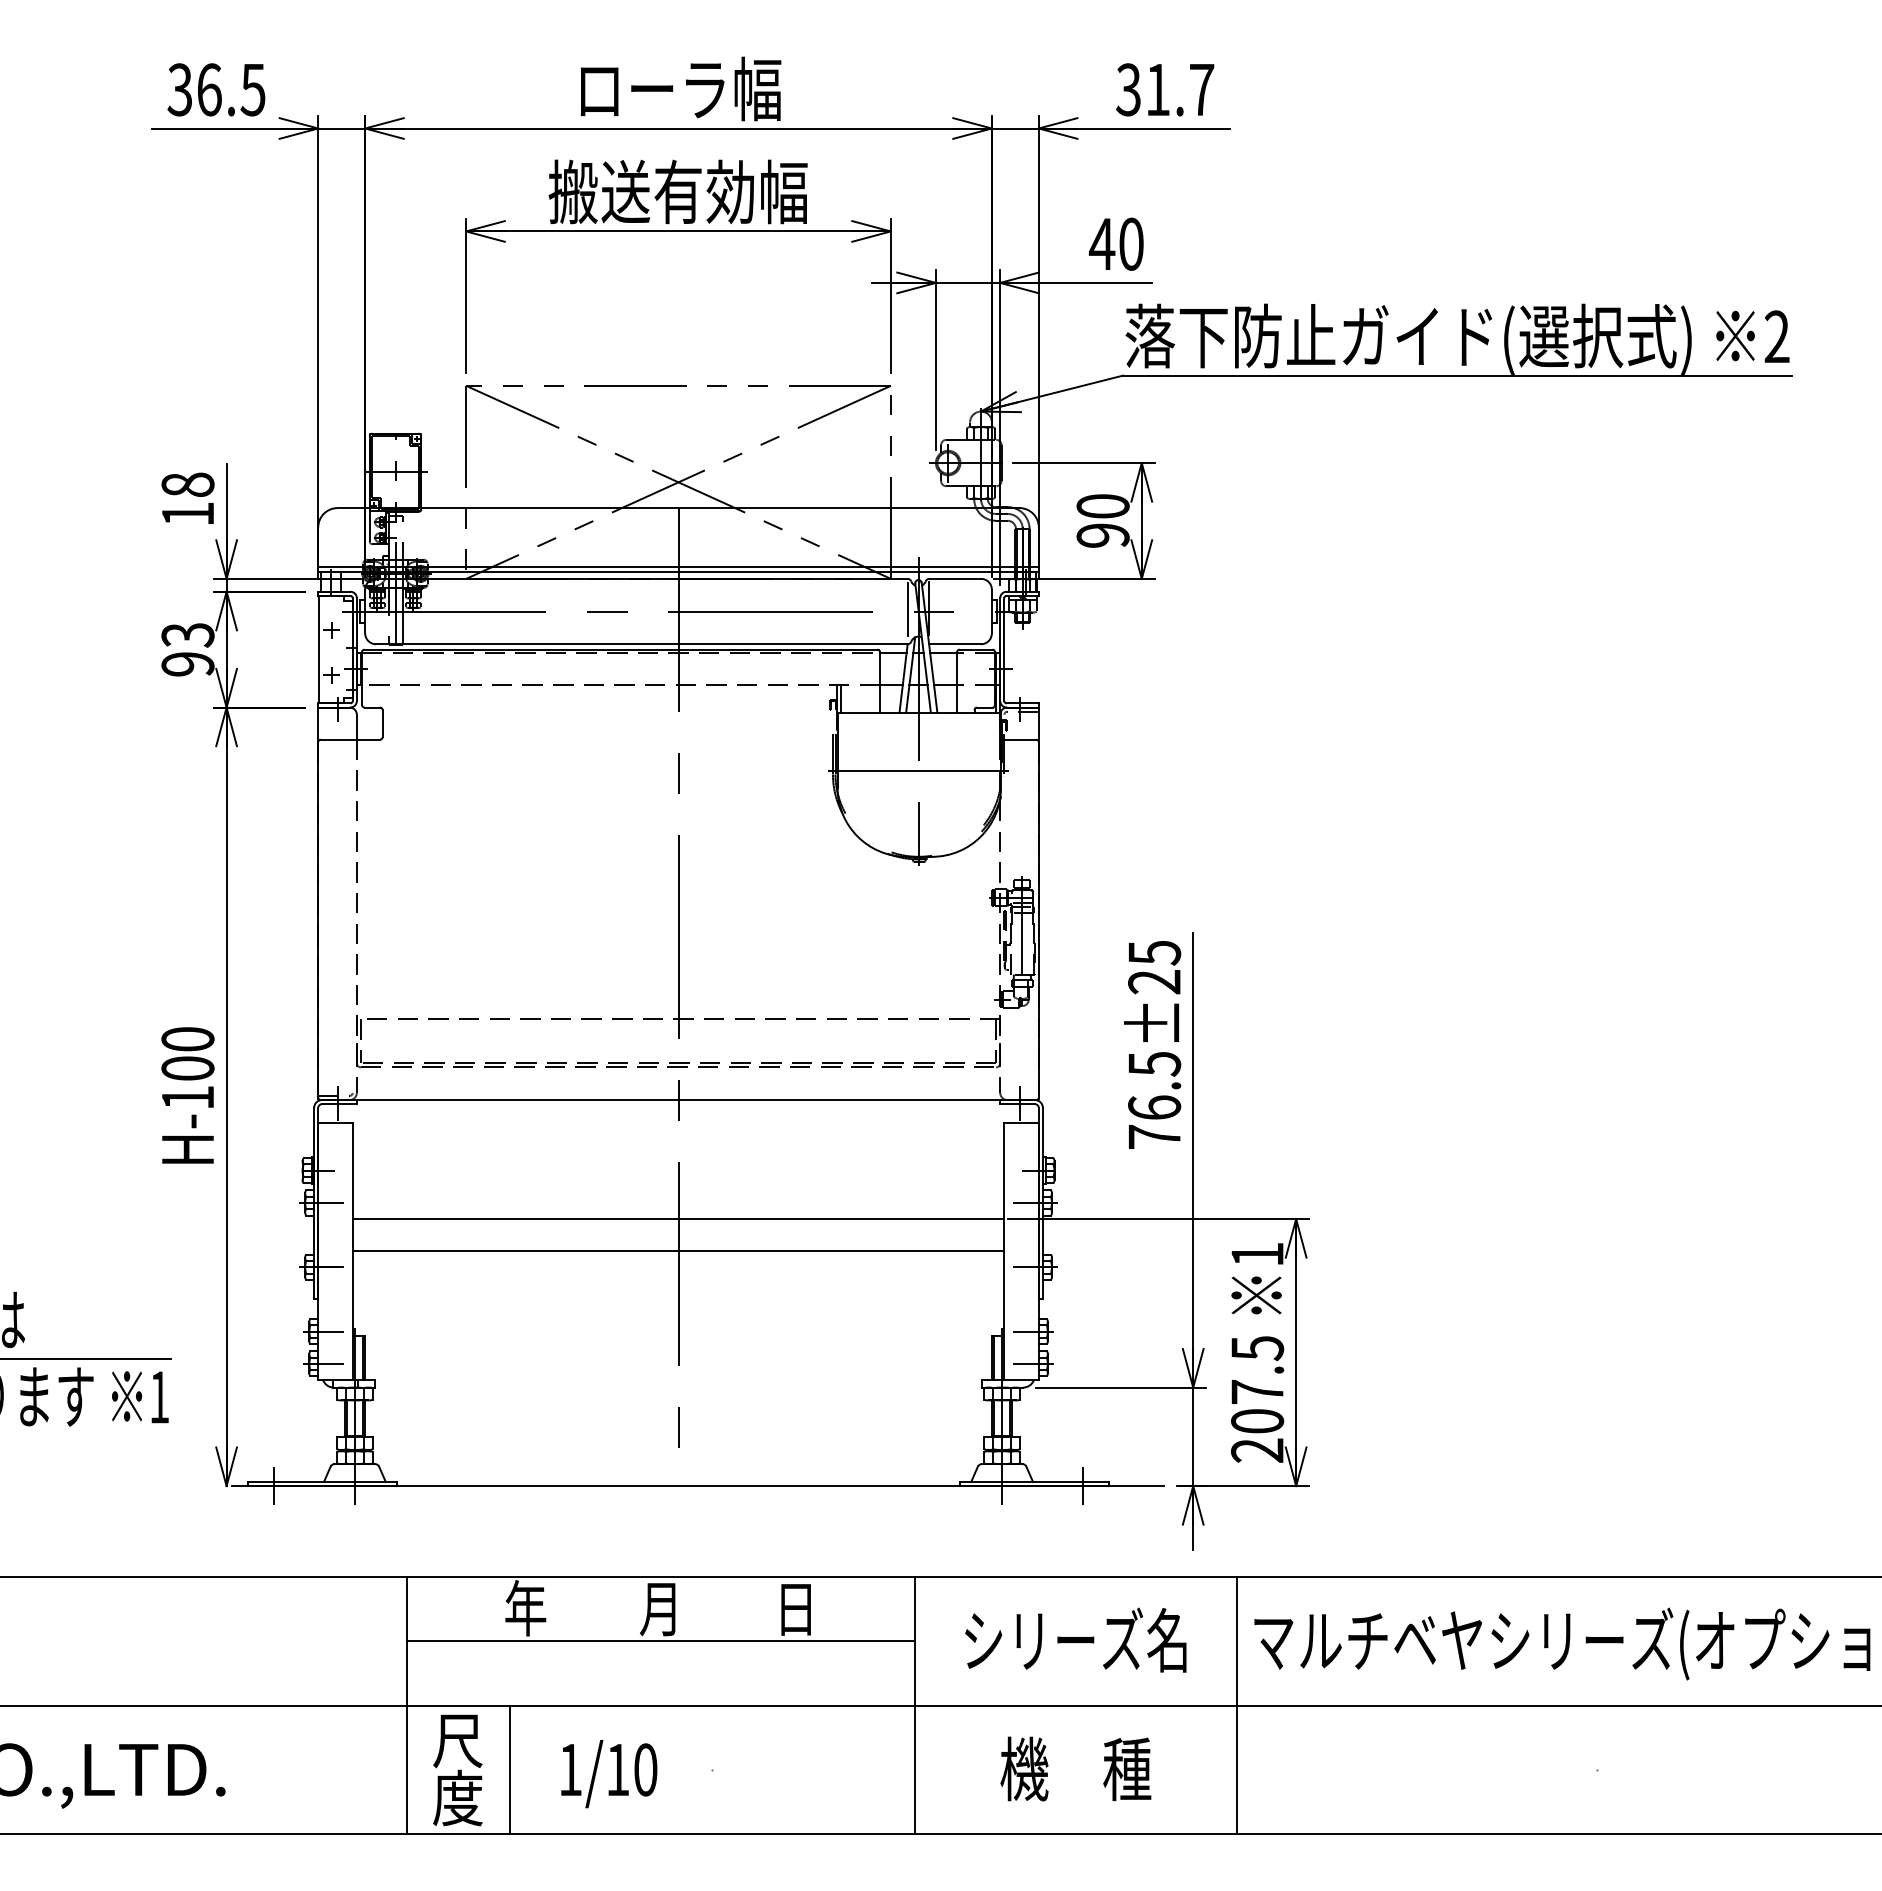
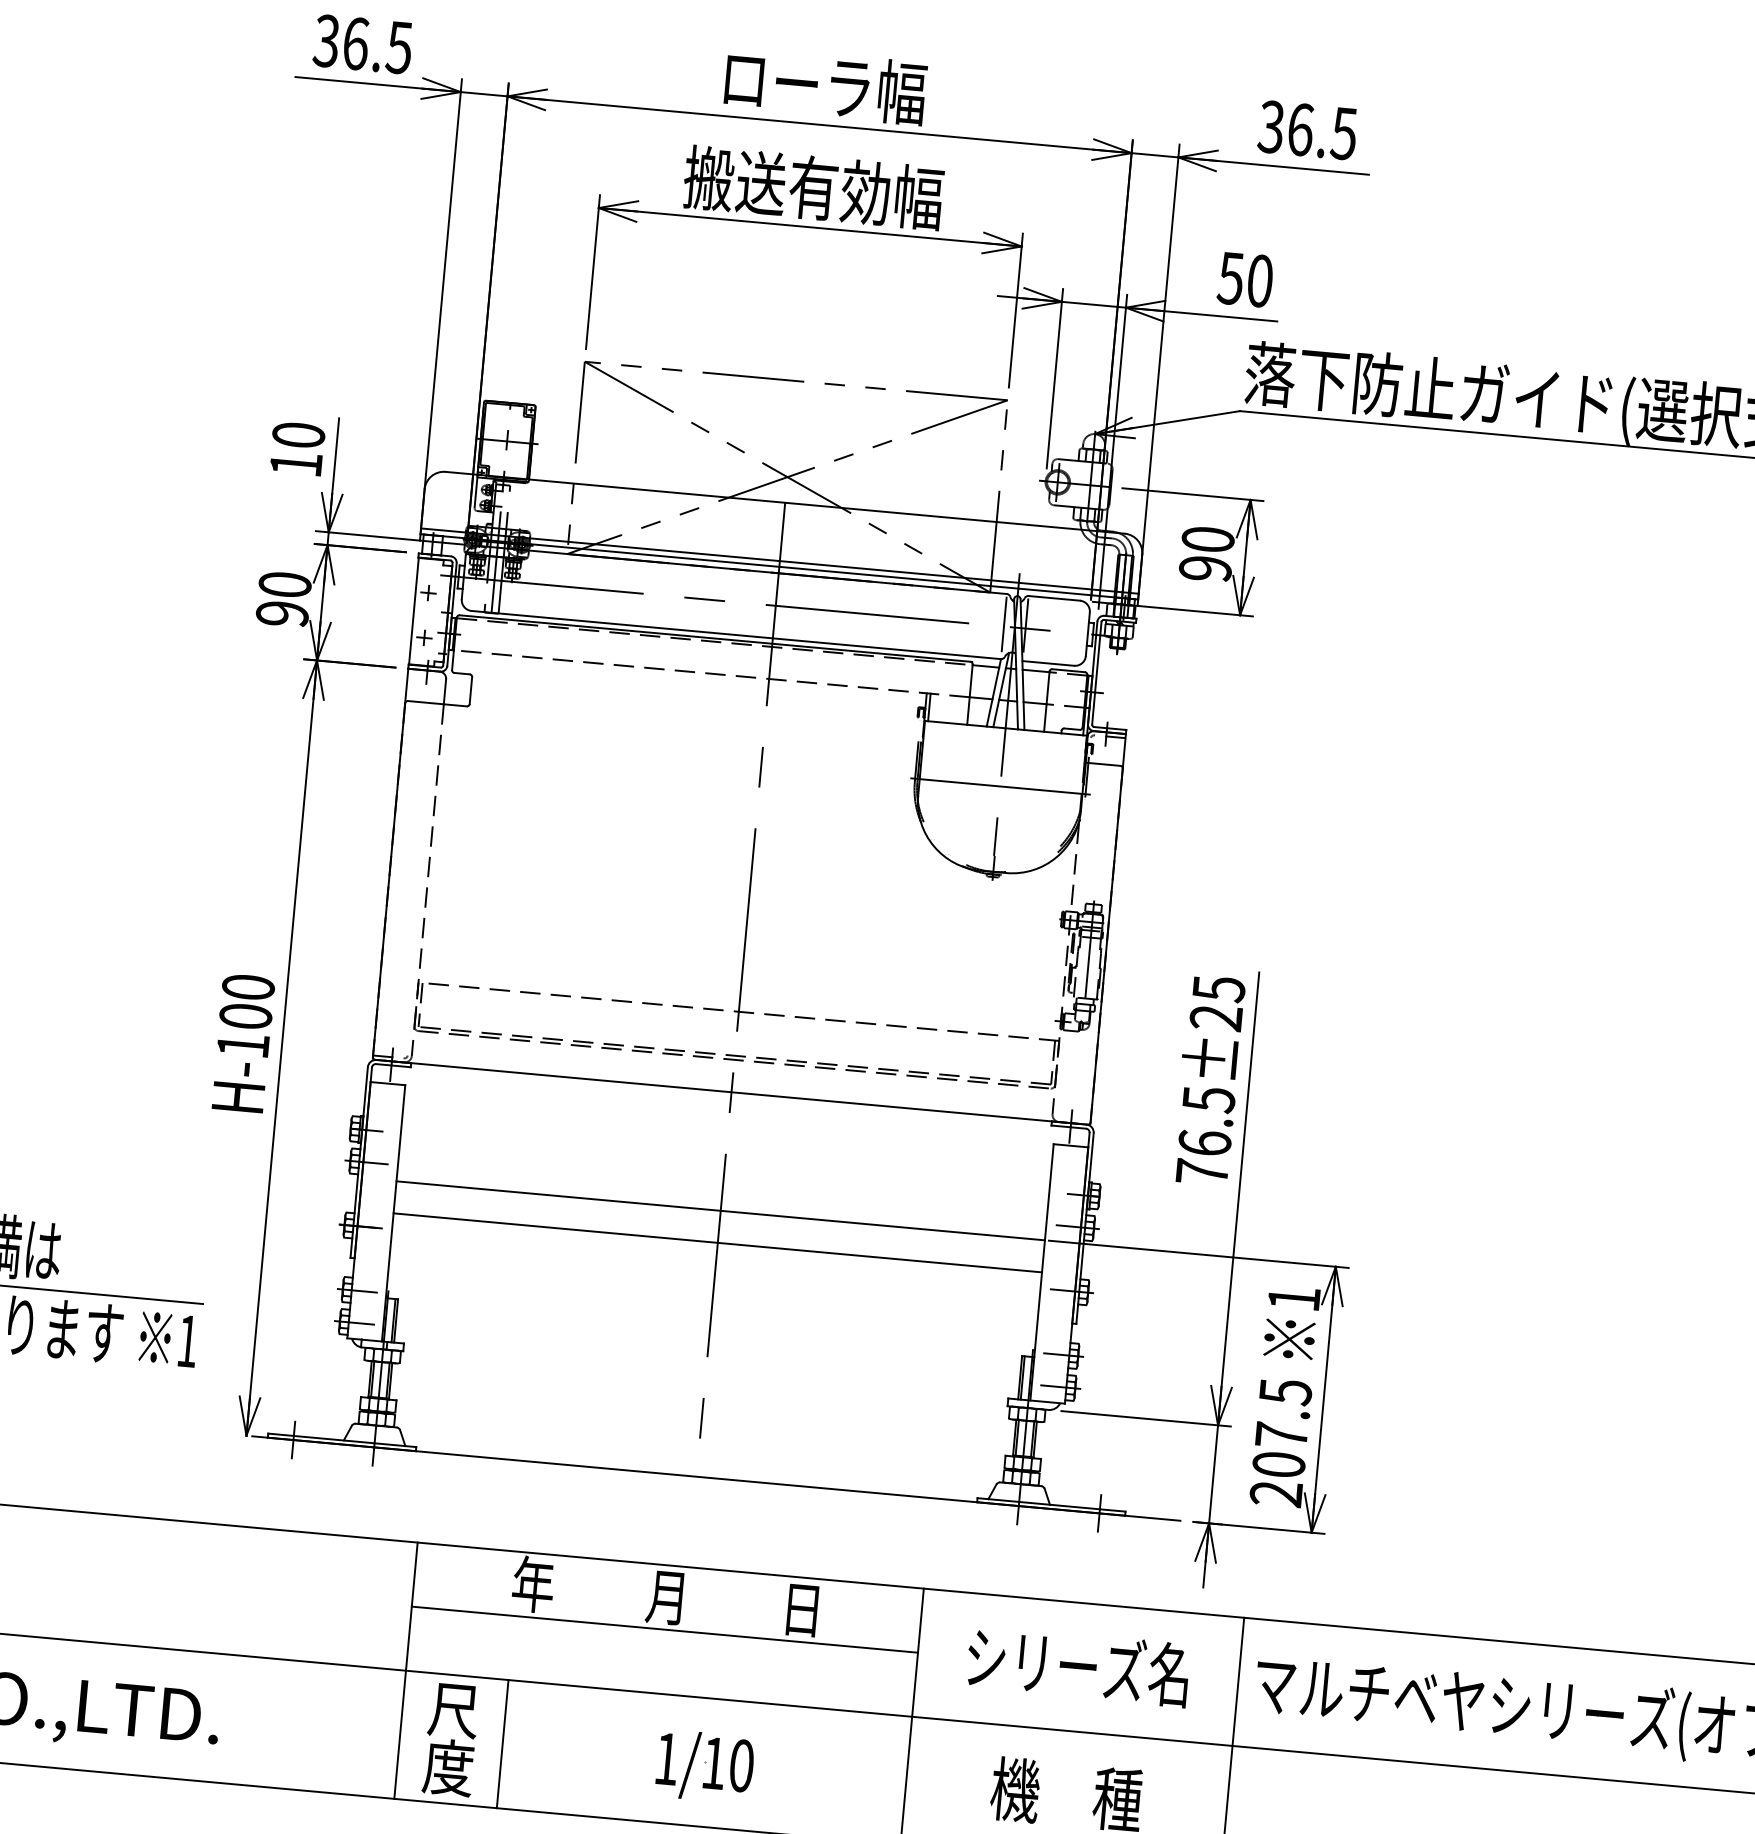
text: (1180, 89) -> (1323, 131), 31.7 -> 36.5
text: (1101, 244) -> (1230, 278), 40 -> 50
text: (187, 484) -> (298, 434), 18 -> 10
text: (187, 635) -> (284, 585), 93 -> 90
text: (609, 1774) -> (705, 1767), moved

